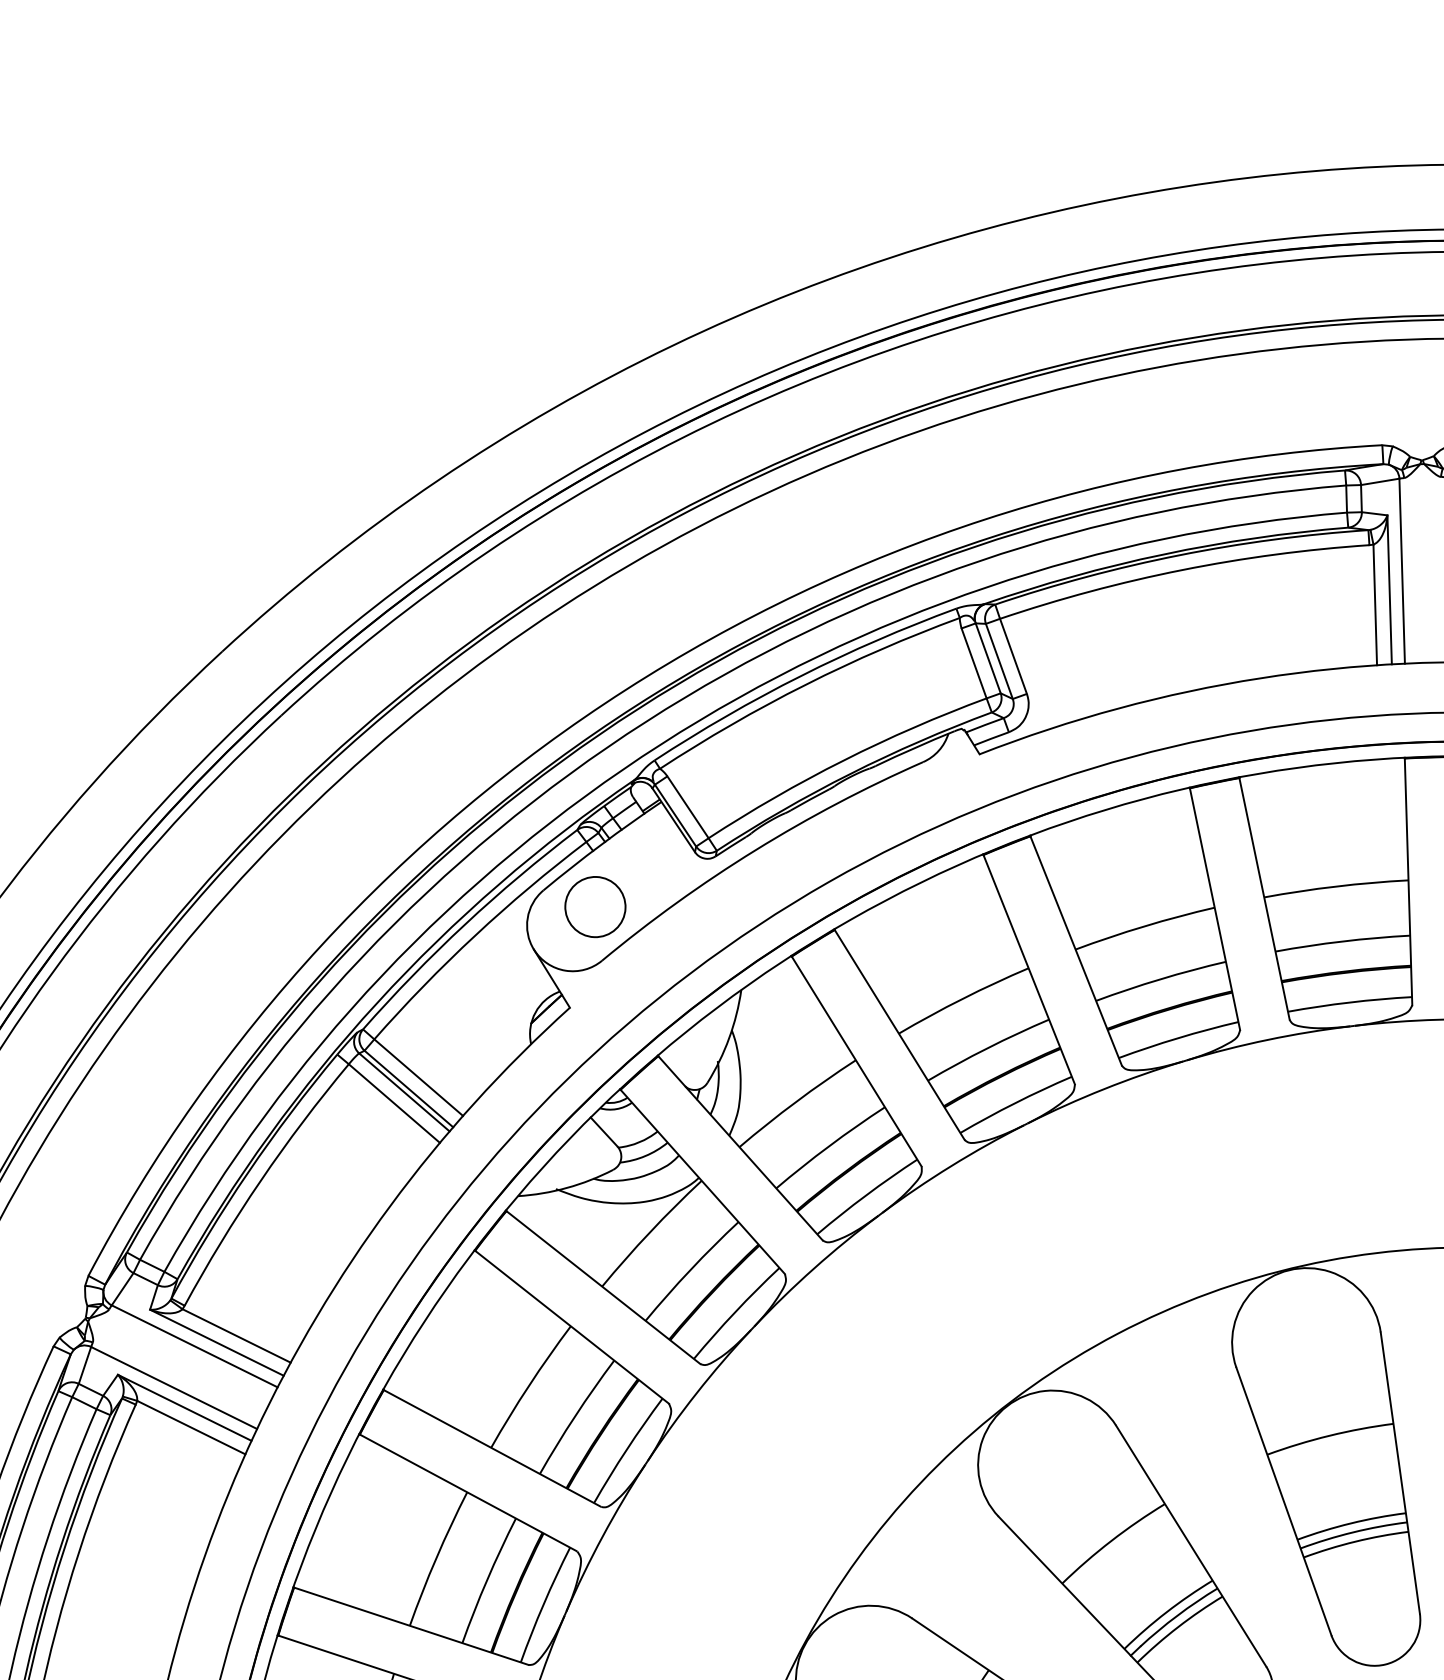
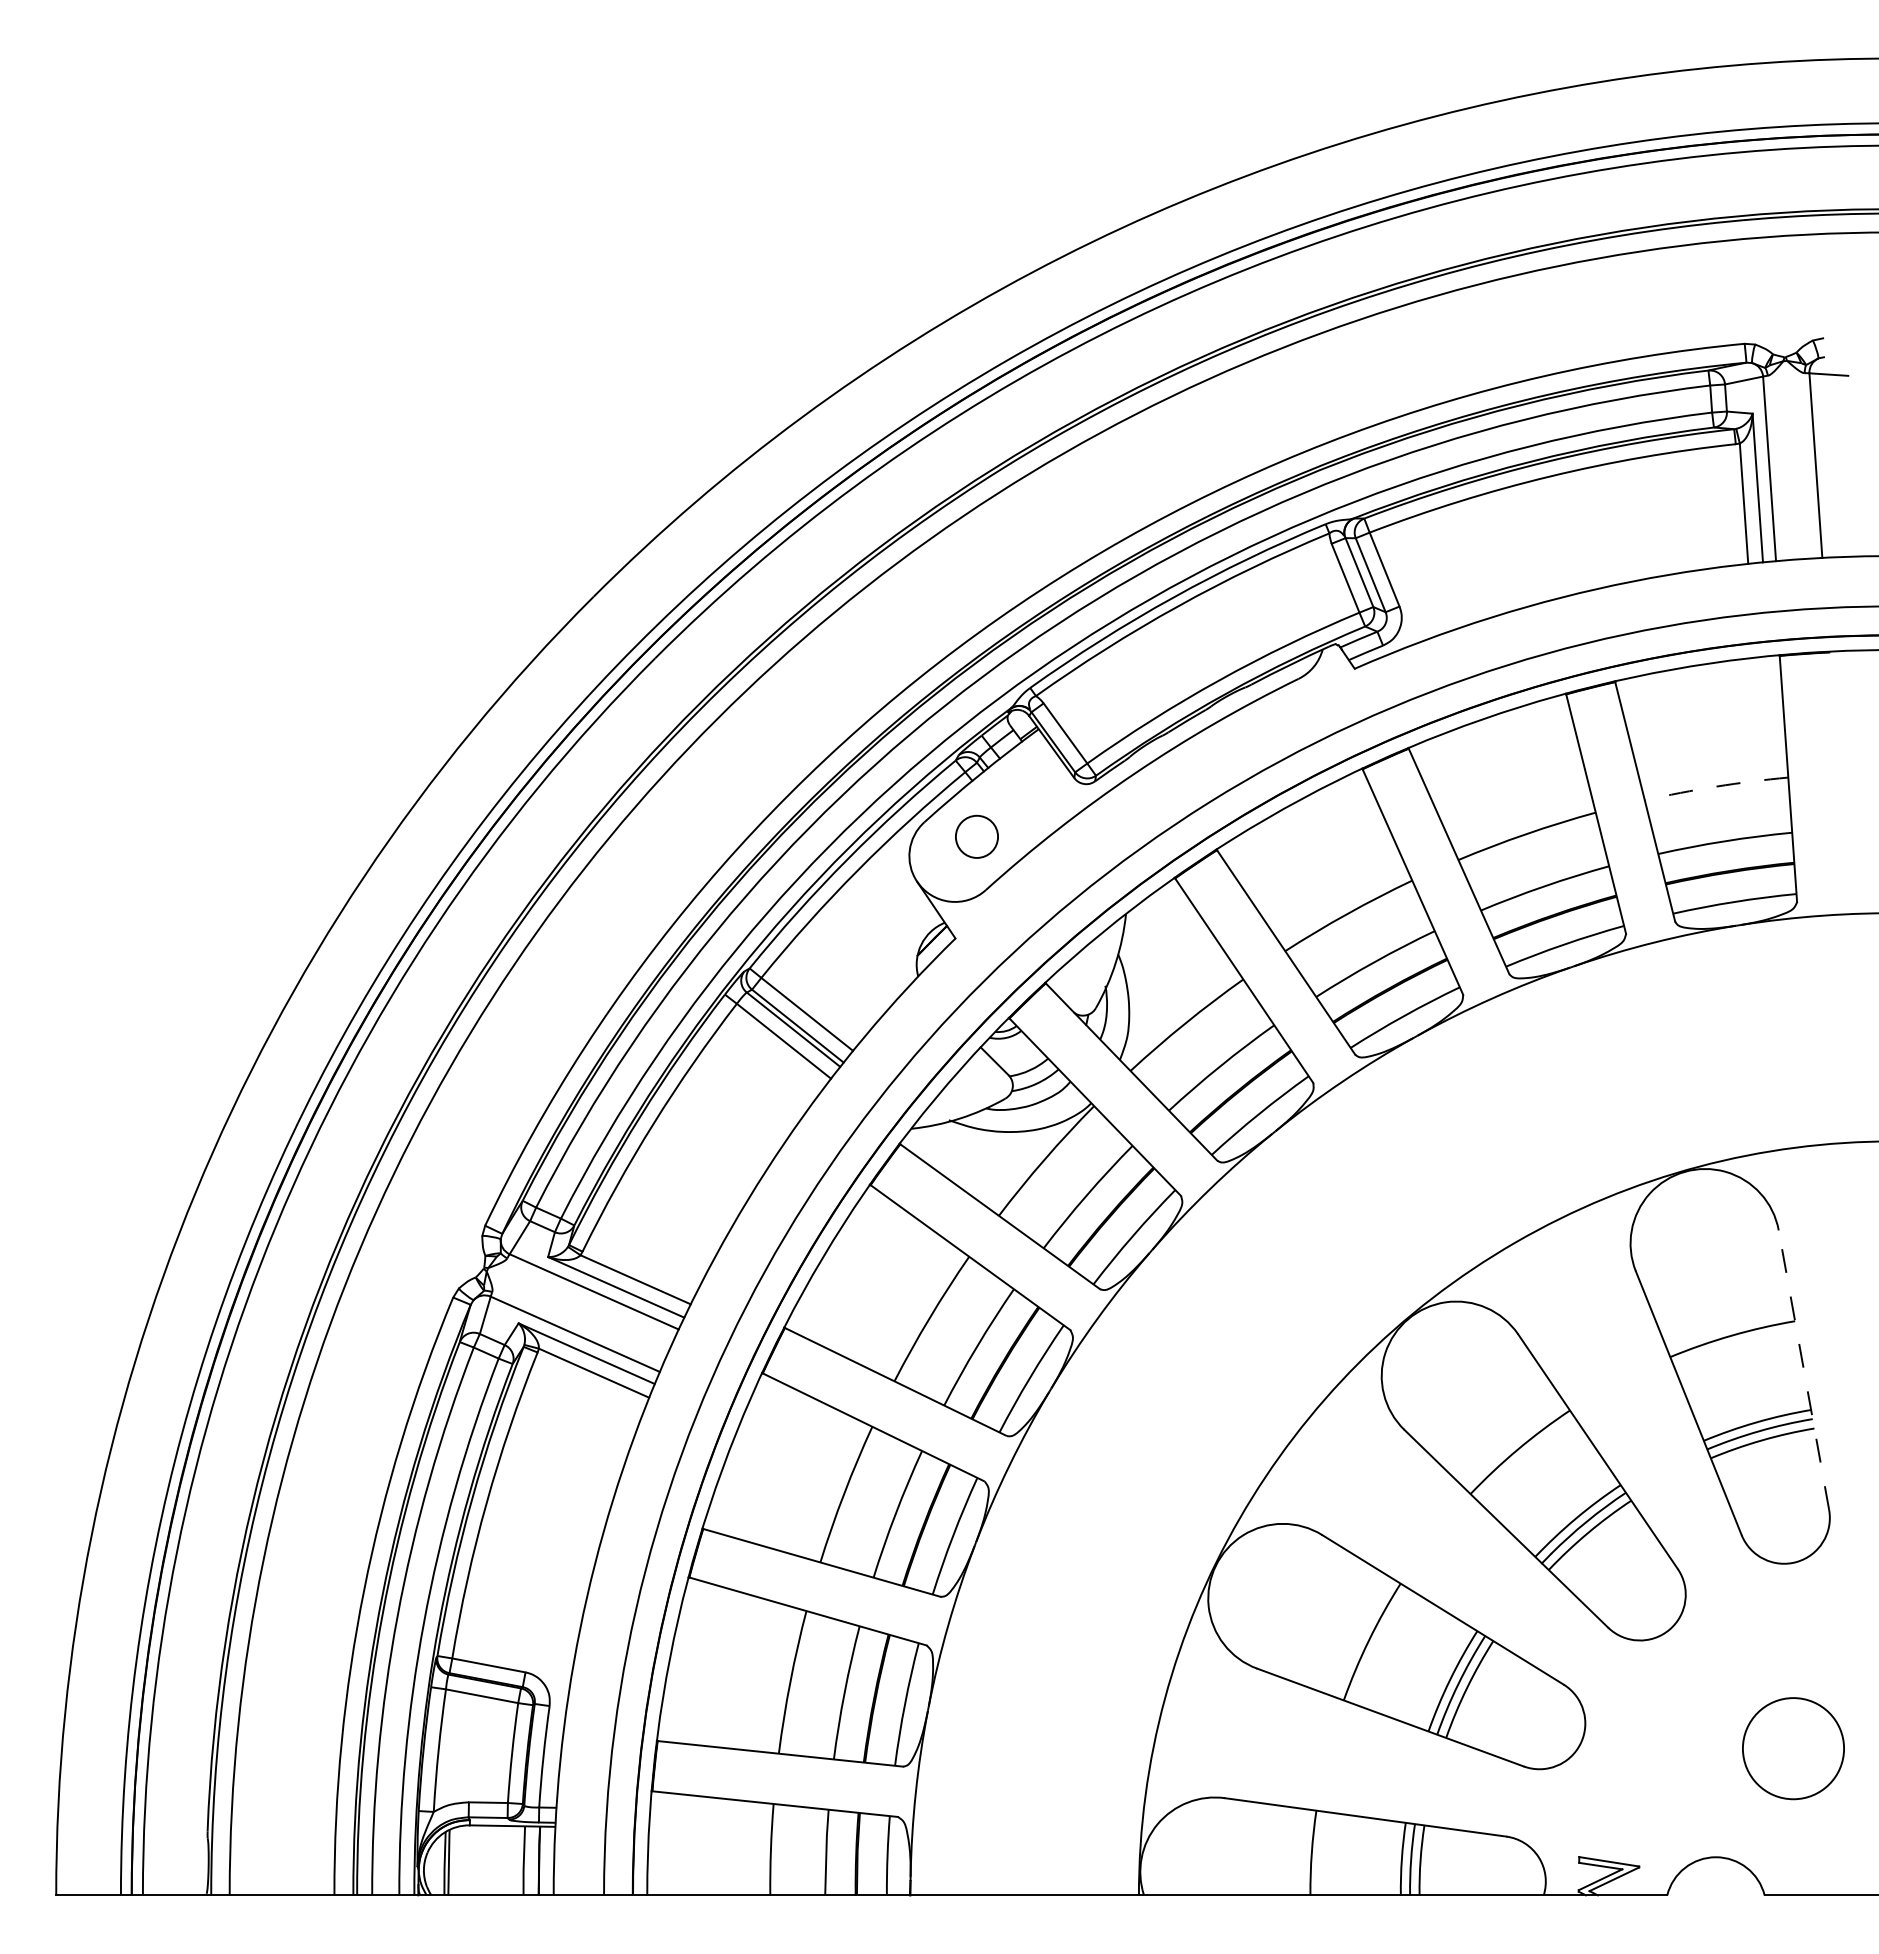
arc: (1336, 886) -> (1716, 786), solid -> dashed
circle: (594, 906) -> (976, 836), size x0.7
line: (1399, 1473) -> (1803, 1370), solid -> dashed

